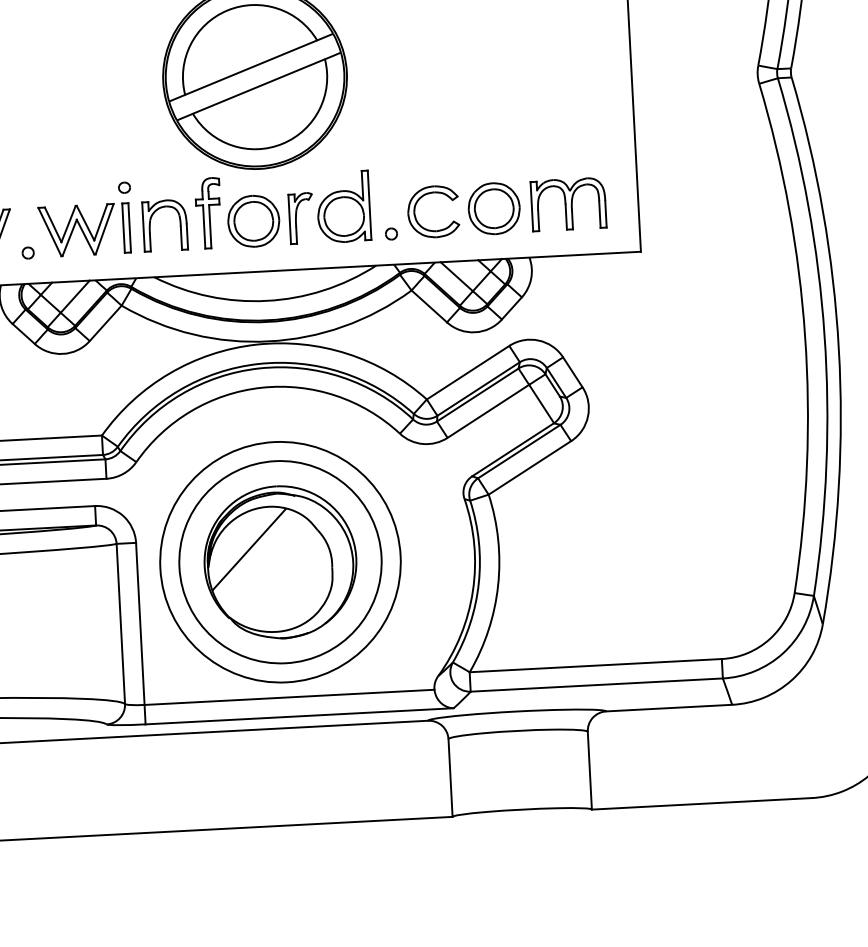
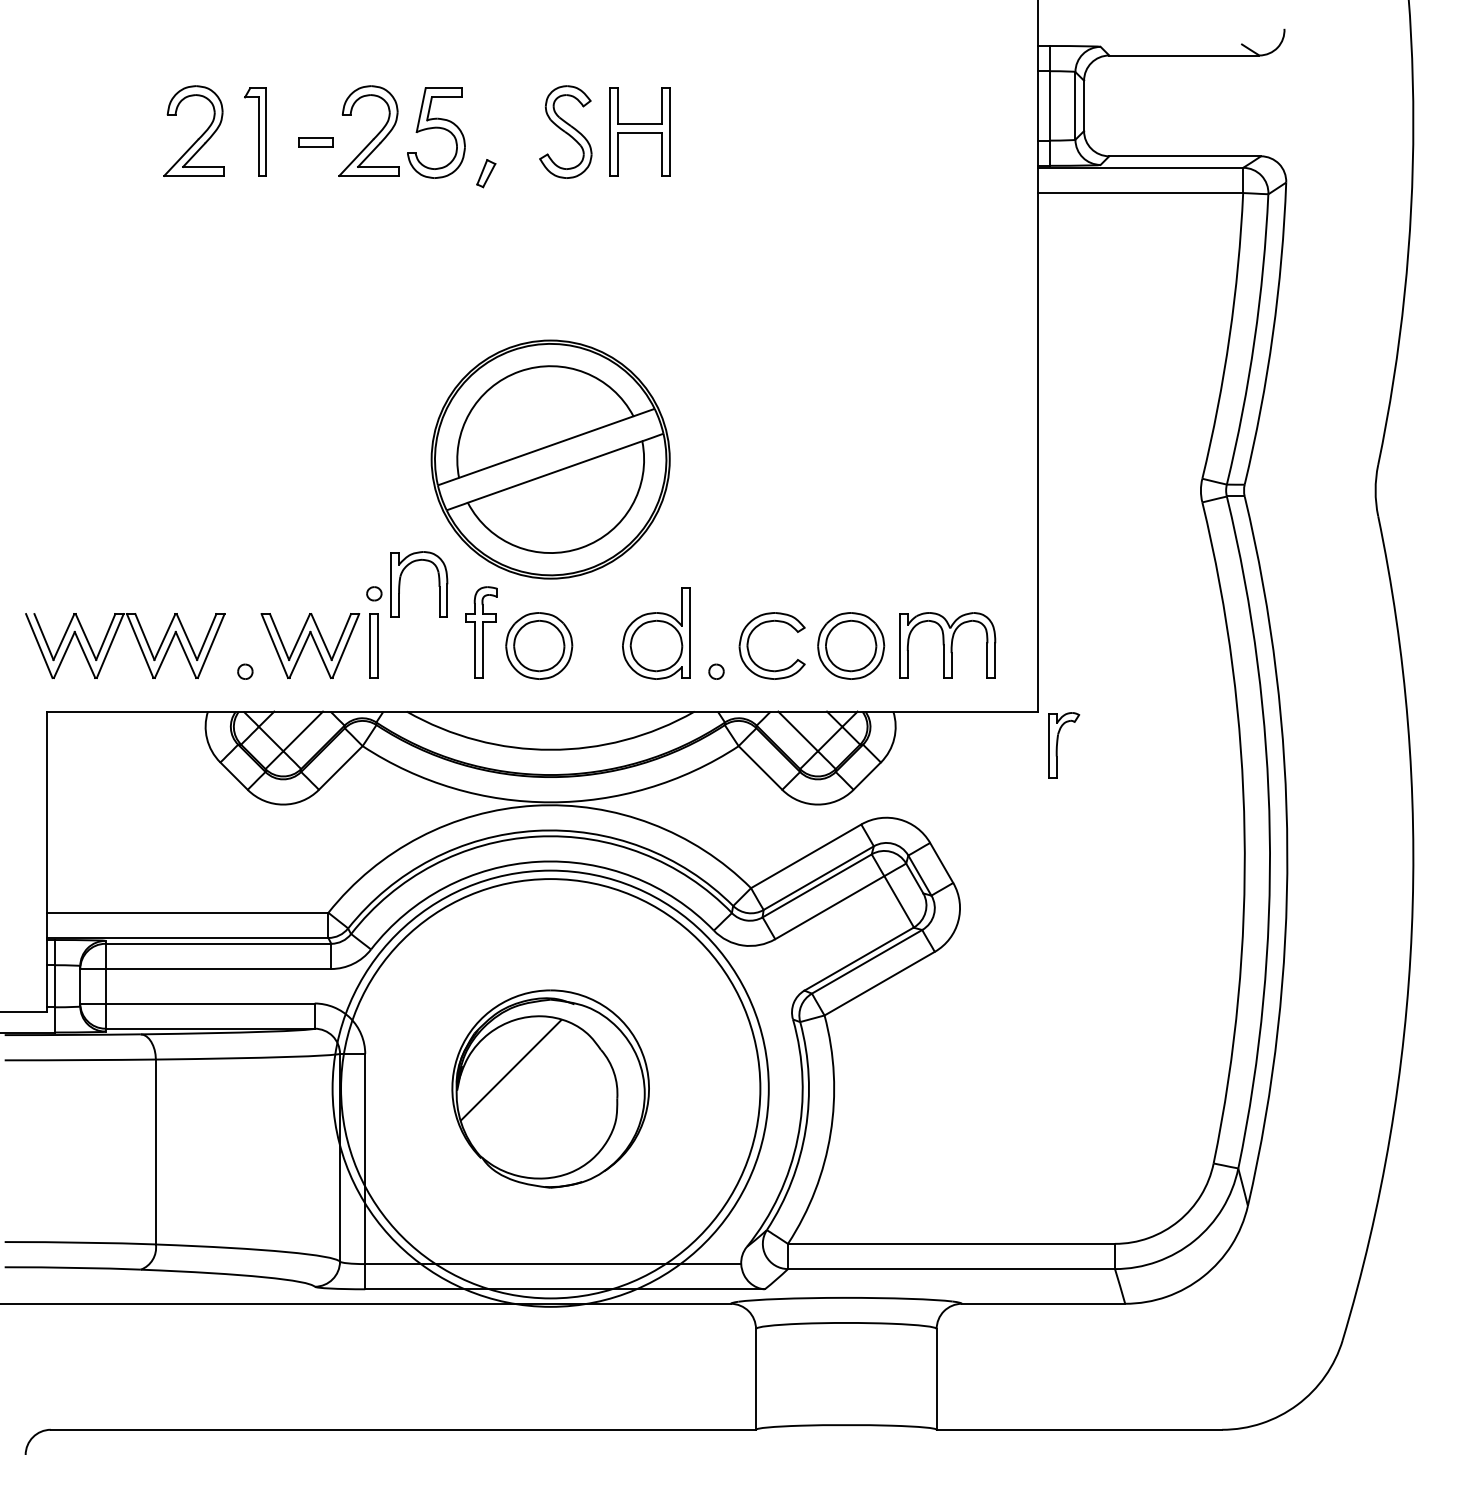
part: (297, 216) -> (1058, 742), moved
part: (150, 226) -> (400, 584), moved
circle: (280, 562) -> (550, 1088), size x1.4
circle: (280, 562) -> (550, 1088), size x1.6

